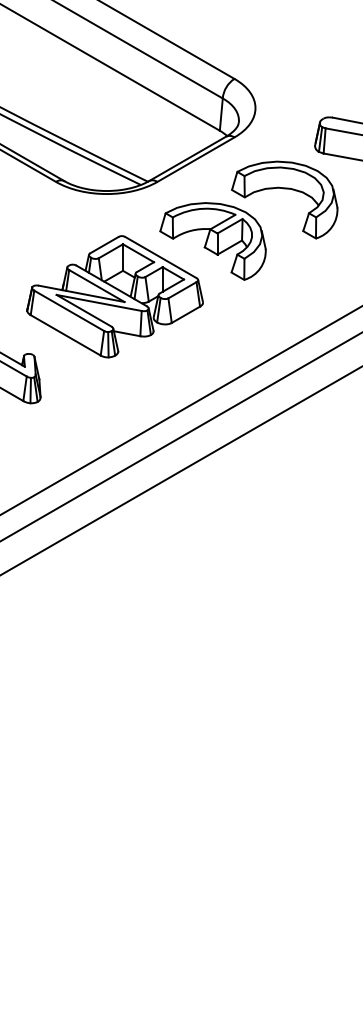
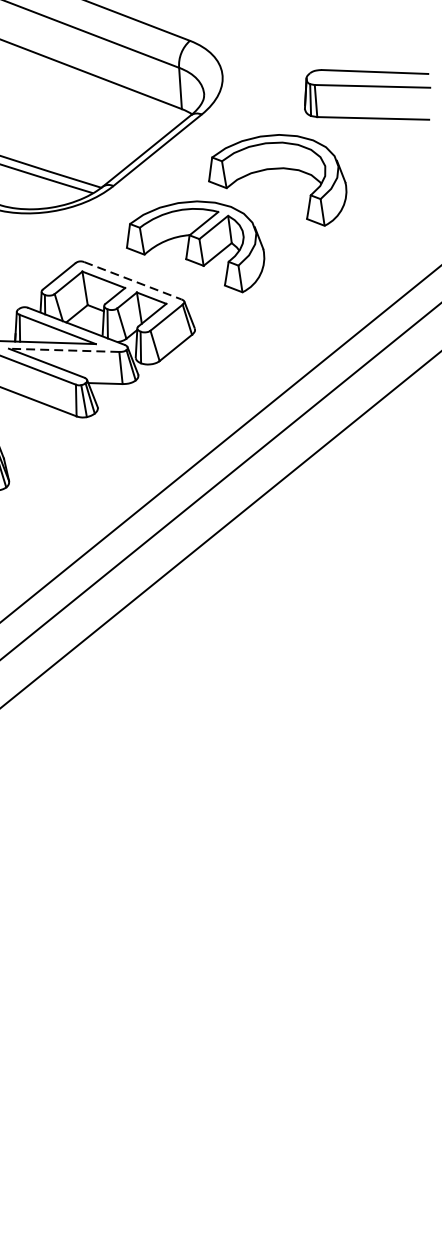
line: (160, 257) -> (132, 280), solid -> dashed
line: (98, 302) -> (63, 349), solid -> dashed

